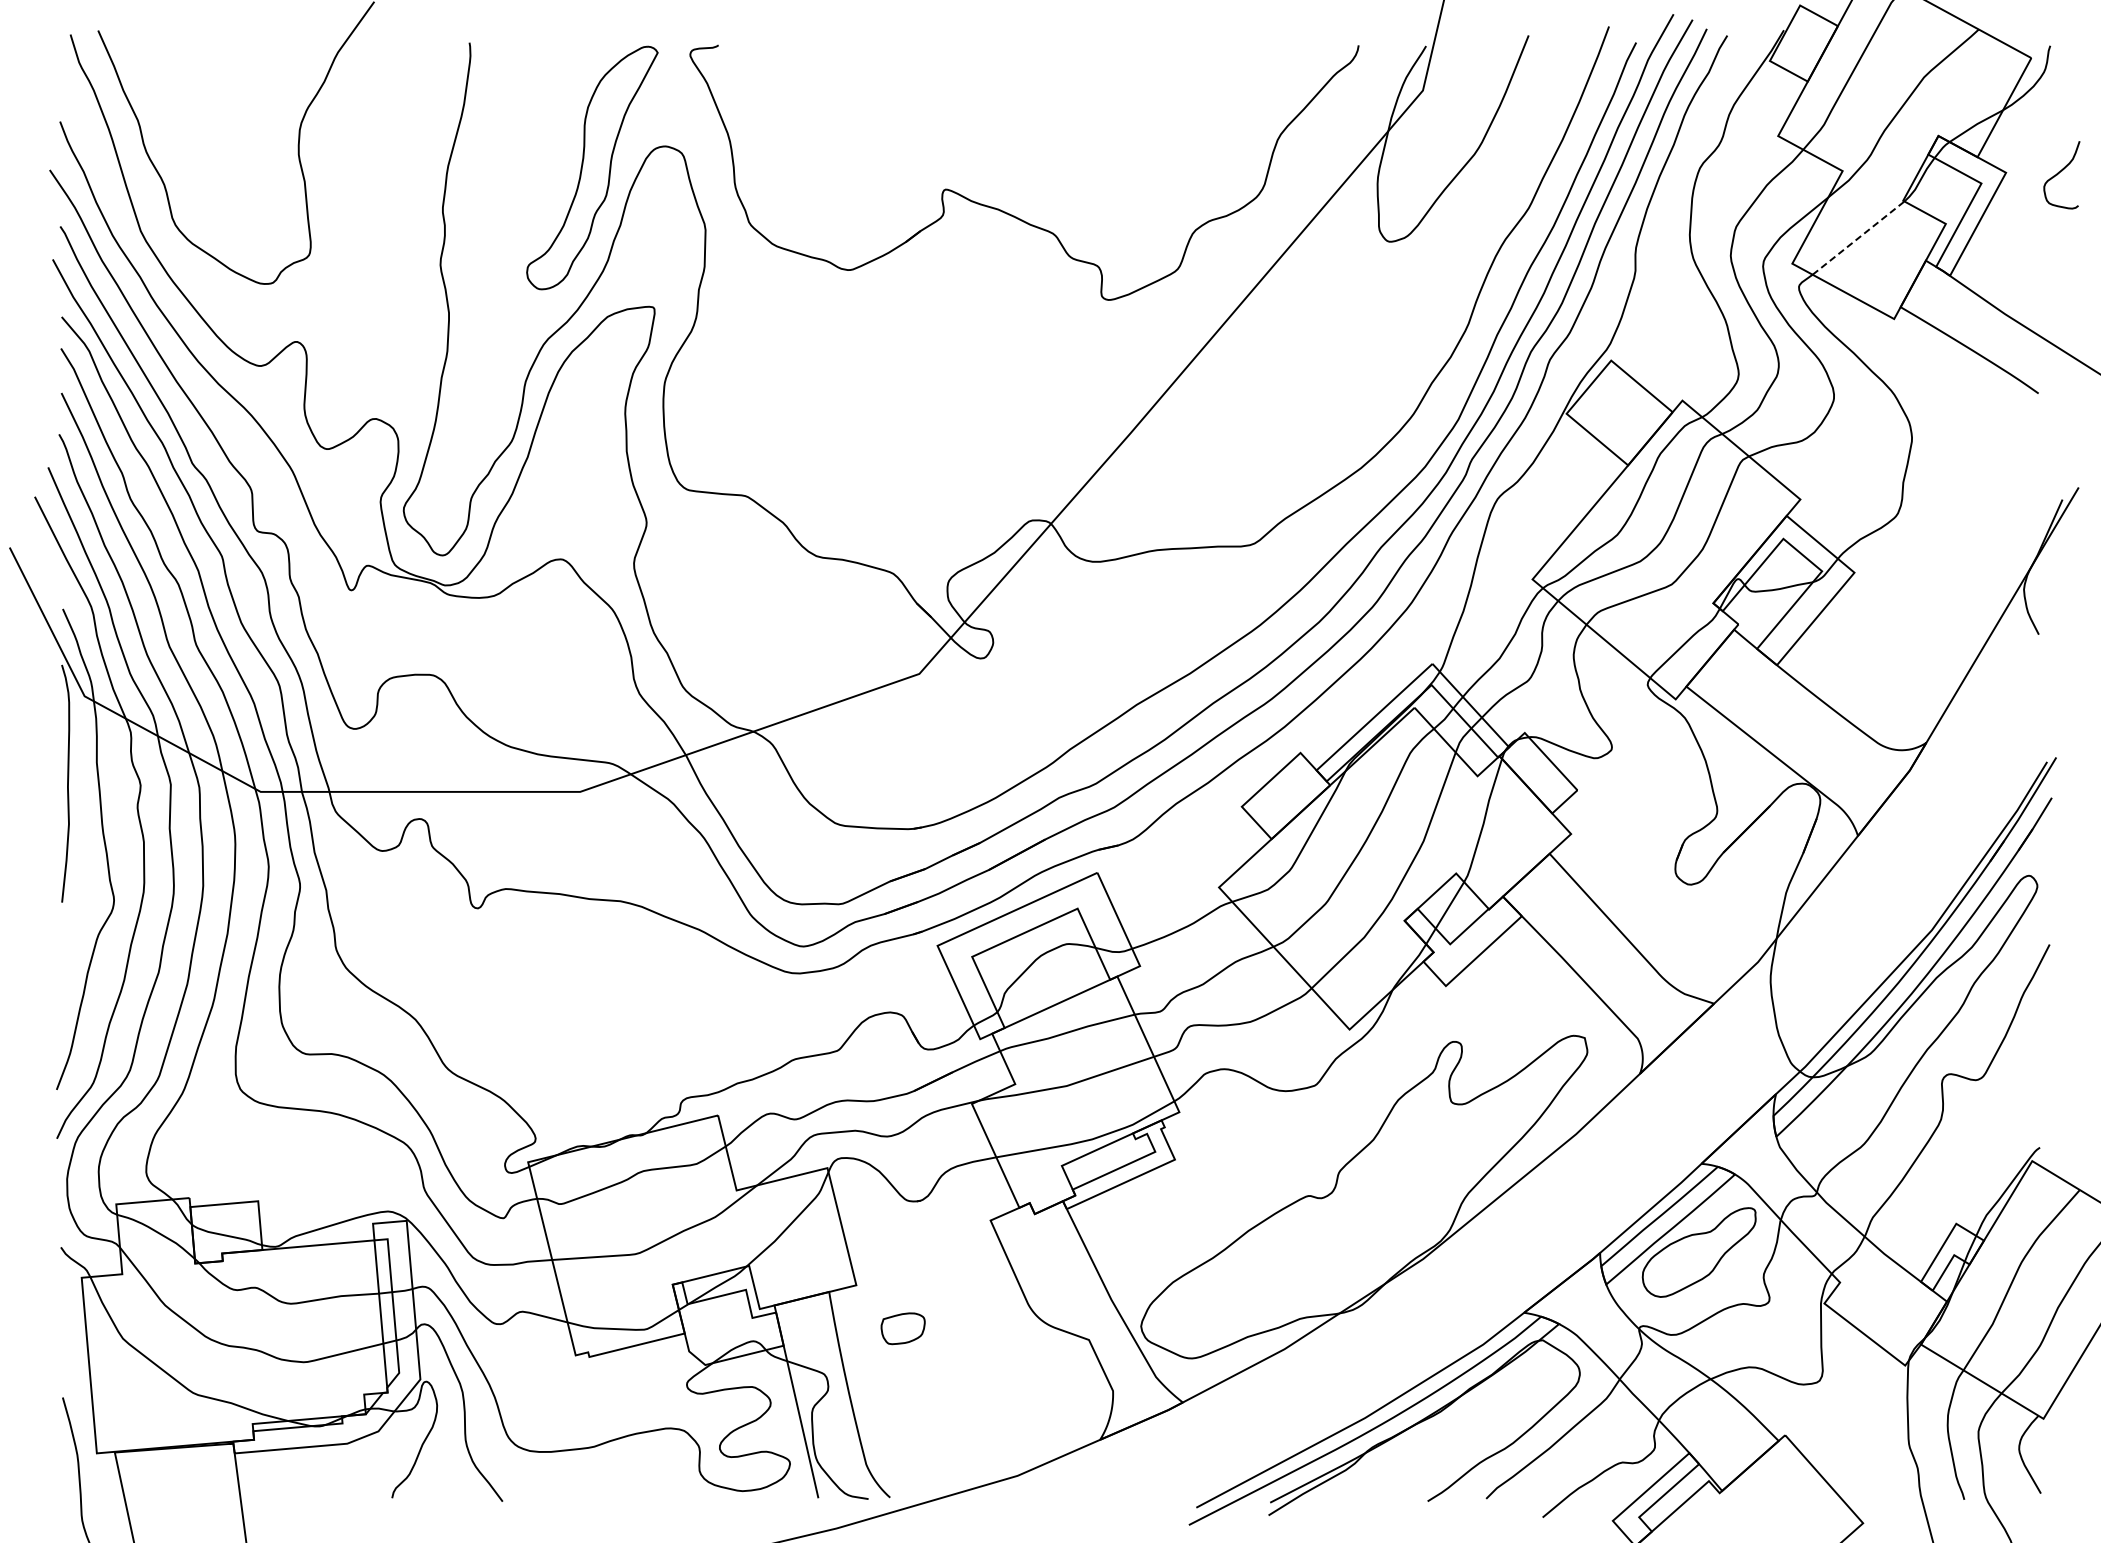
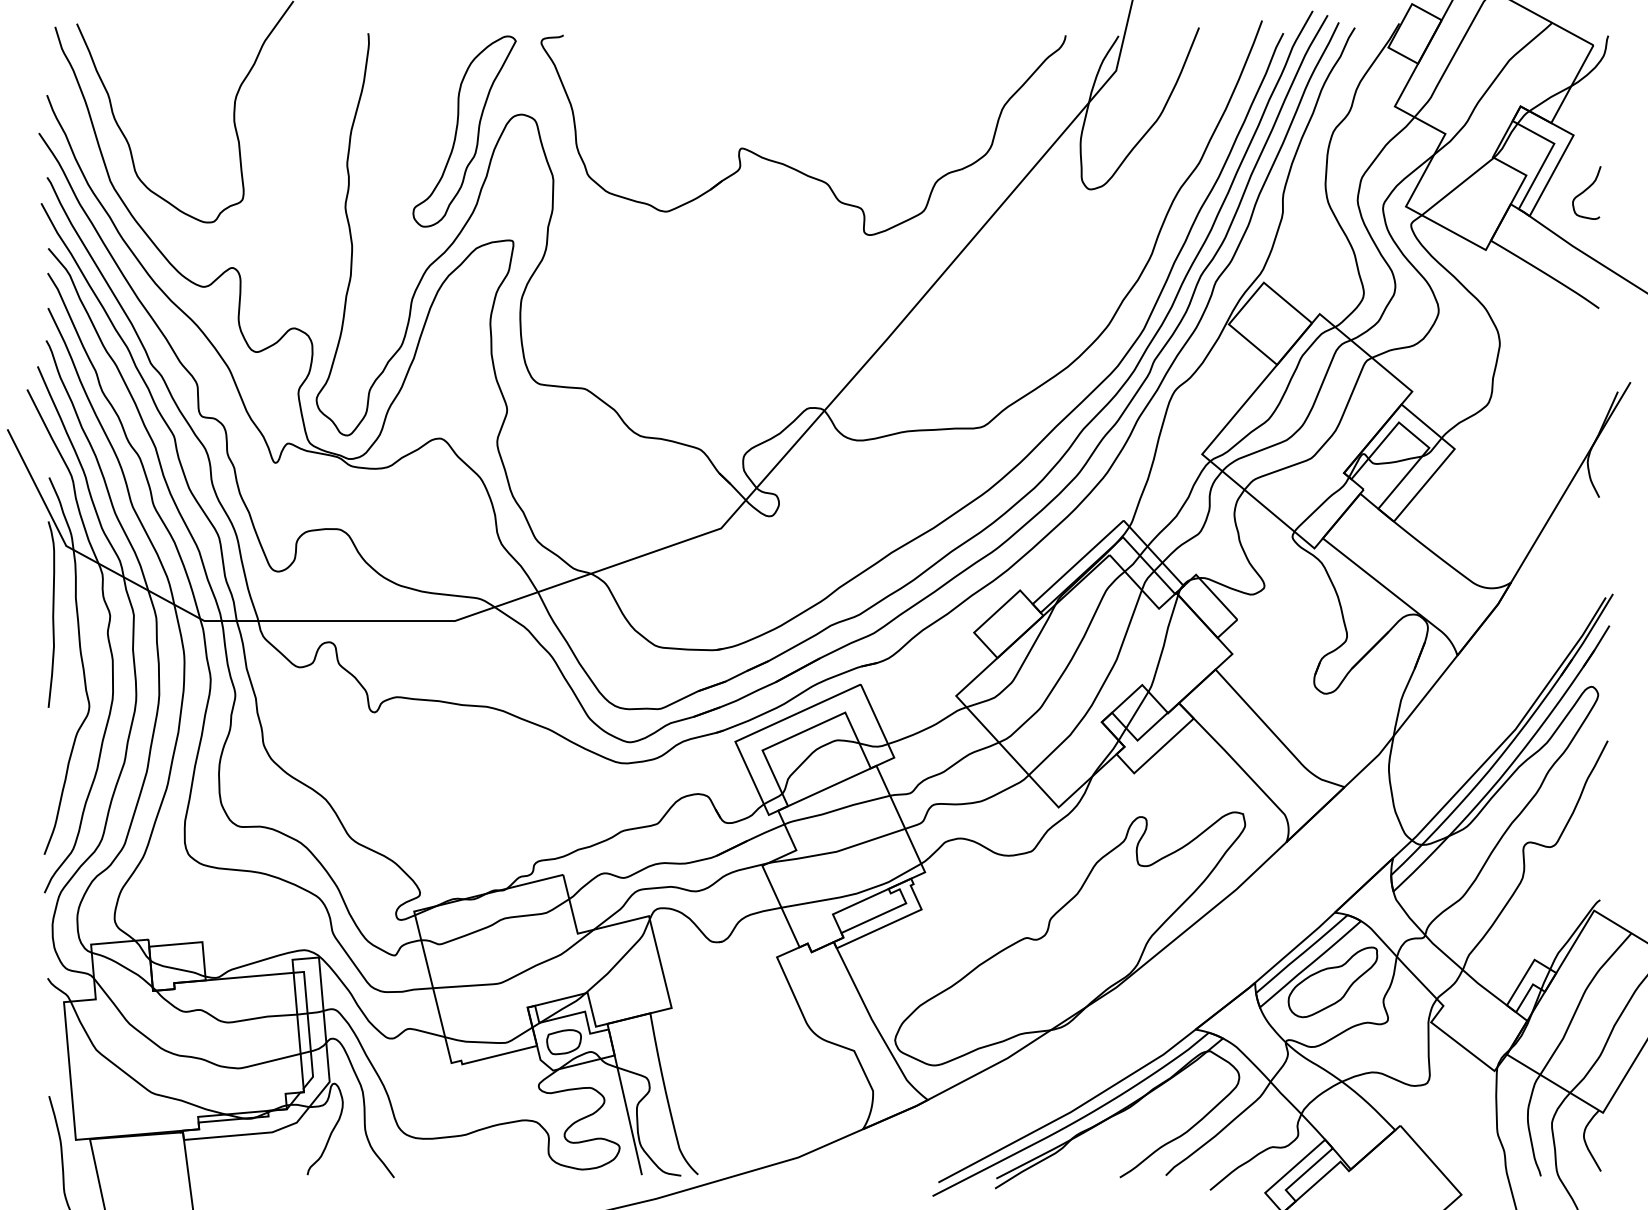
curve: (2059, 173) -> (1584, 191), moved
line: (1858, 238) -> (1457, 186), dashed -> solid
part: (902, 1328) -> (563, 1041), moved

